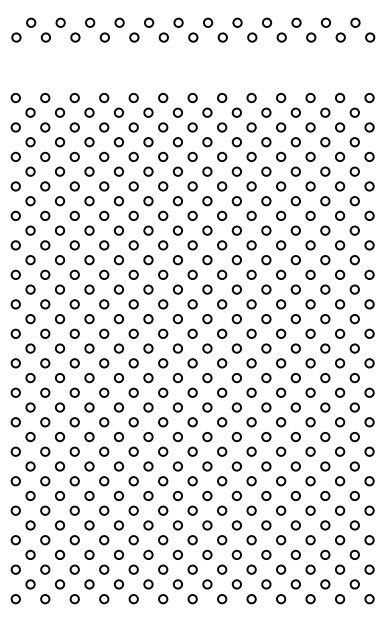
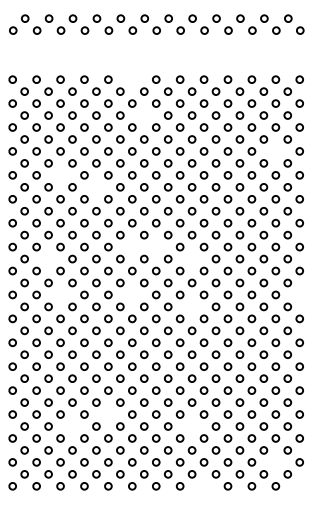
circle: (163, 97) -> (132, 79), removed
circle: (177, 142) -> (143, 115), removed
circle: (340, 186) -> (276, 151), removed
circle: (74, 215) -> (60, 175), removed
circle: (118, 230) -> (96, 187), removed
circle: (163, 304) -> (132, 247), removed
circle: (192, 304) -> (156, 247), removed
circle: (60, 319) -> (48, 259), removed
circle: (236, 319) -> (191, 259), removed
circle: (74, 363) -> (60, 295), removed
circle: (163, 363) -> (132, 295), removed
circle: (369, 363) -> (299, 295), removed
circle: (236, 378) -> (191, 307), removed
circle: (133, 510) -> (108, 414), removed
circle: (89, 525) -> (72, 426), removed
circle: (236, 525) -> (191, 426), removed
circle: (340, 569) -> (276, 462), removed
circle: (251, 599) -> (203, 486), removed
circle: (369, 599) -> (299, 486), removed

